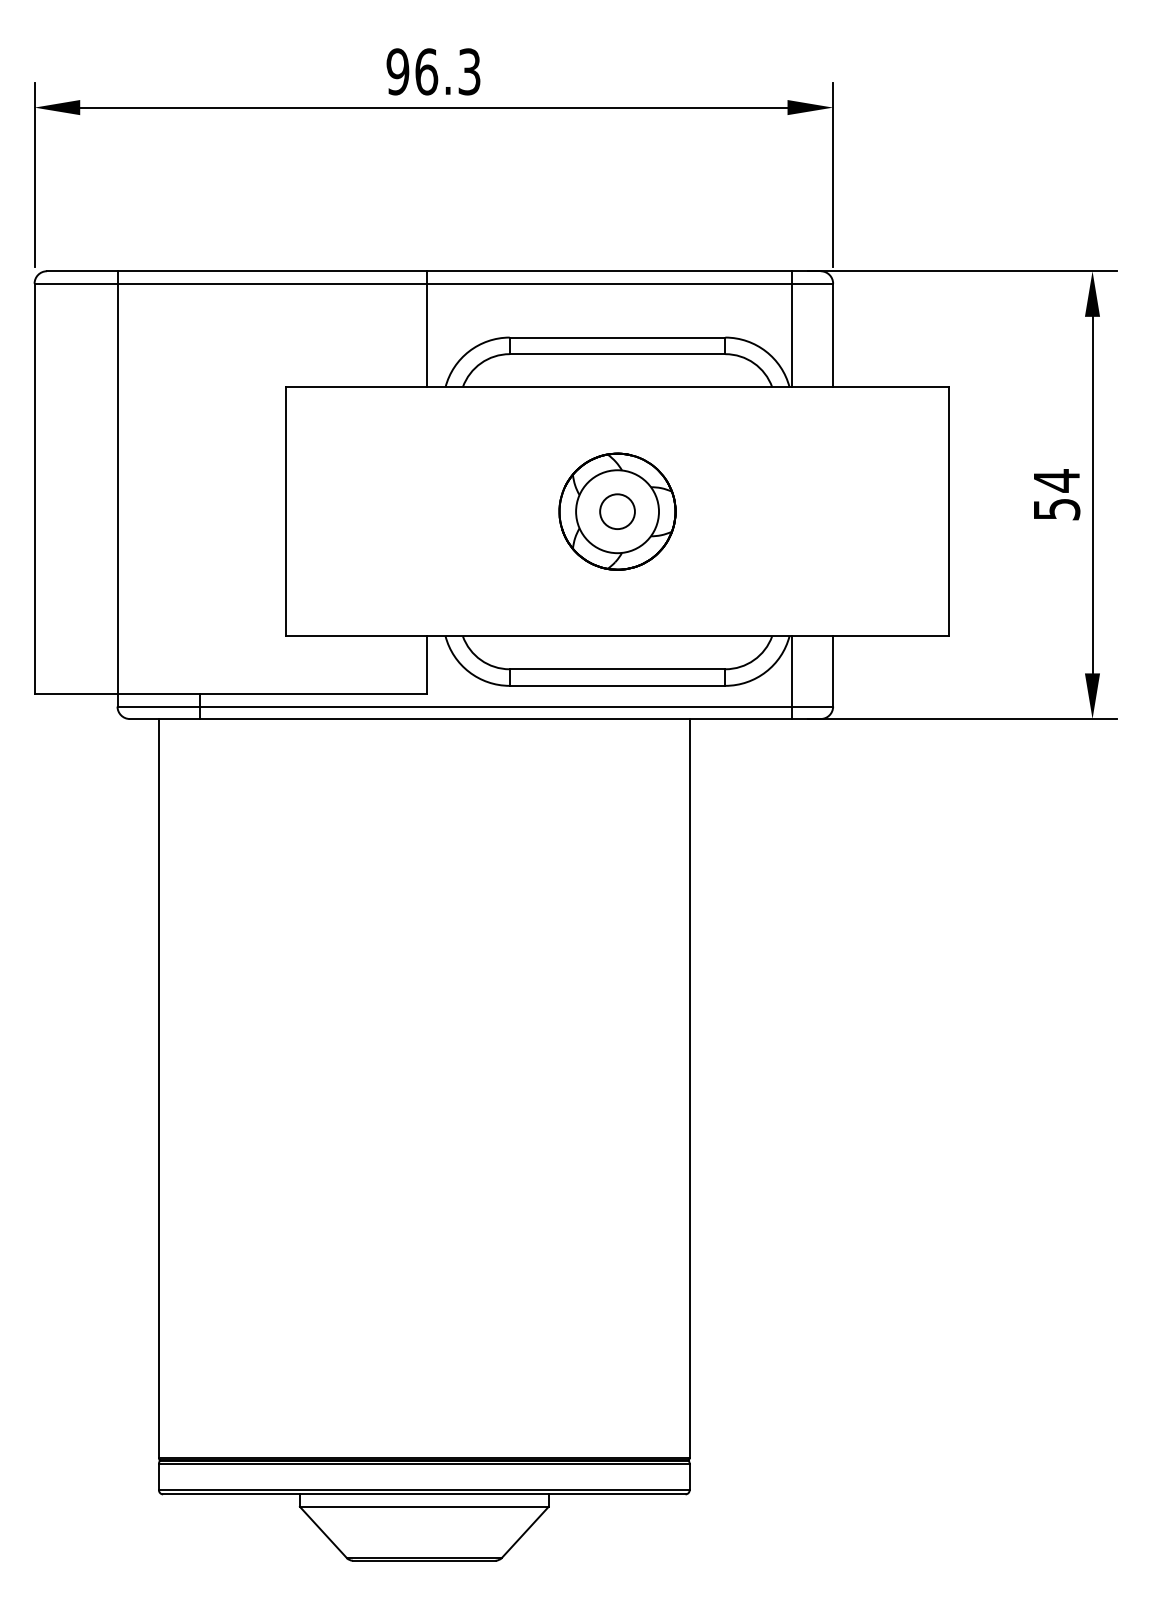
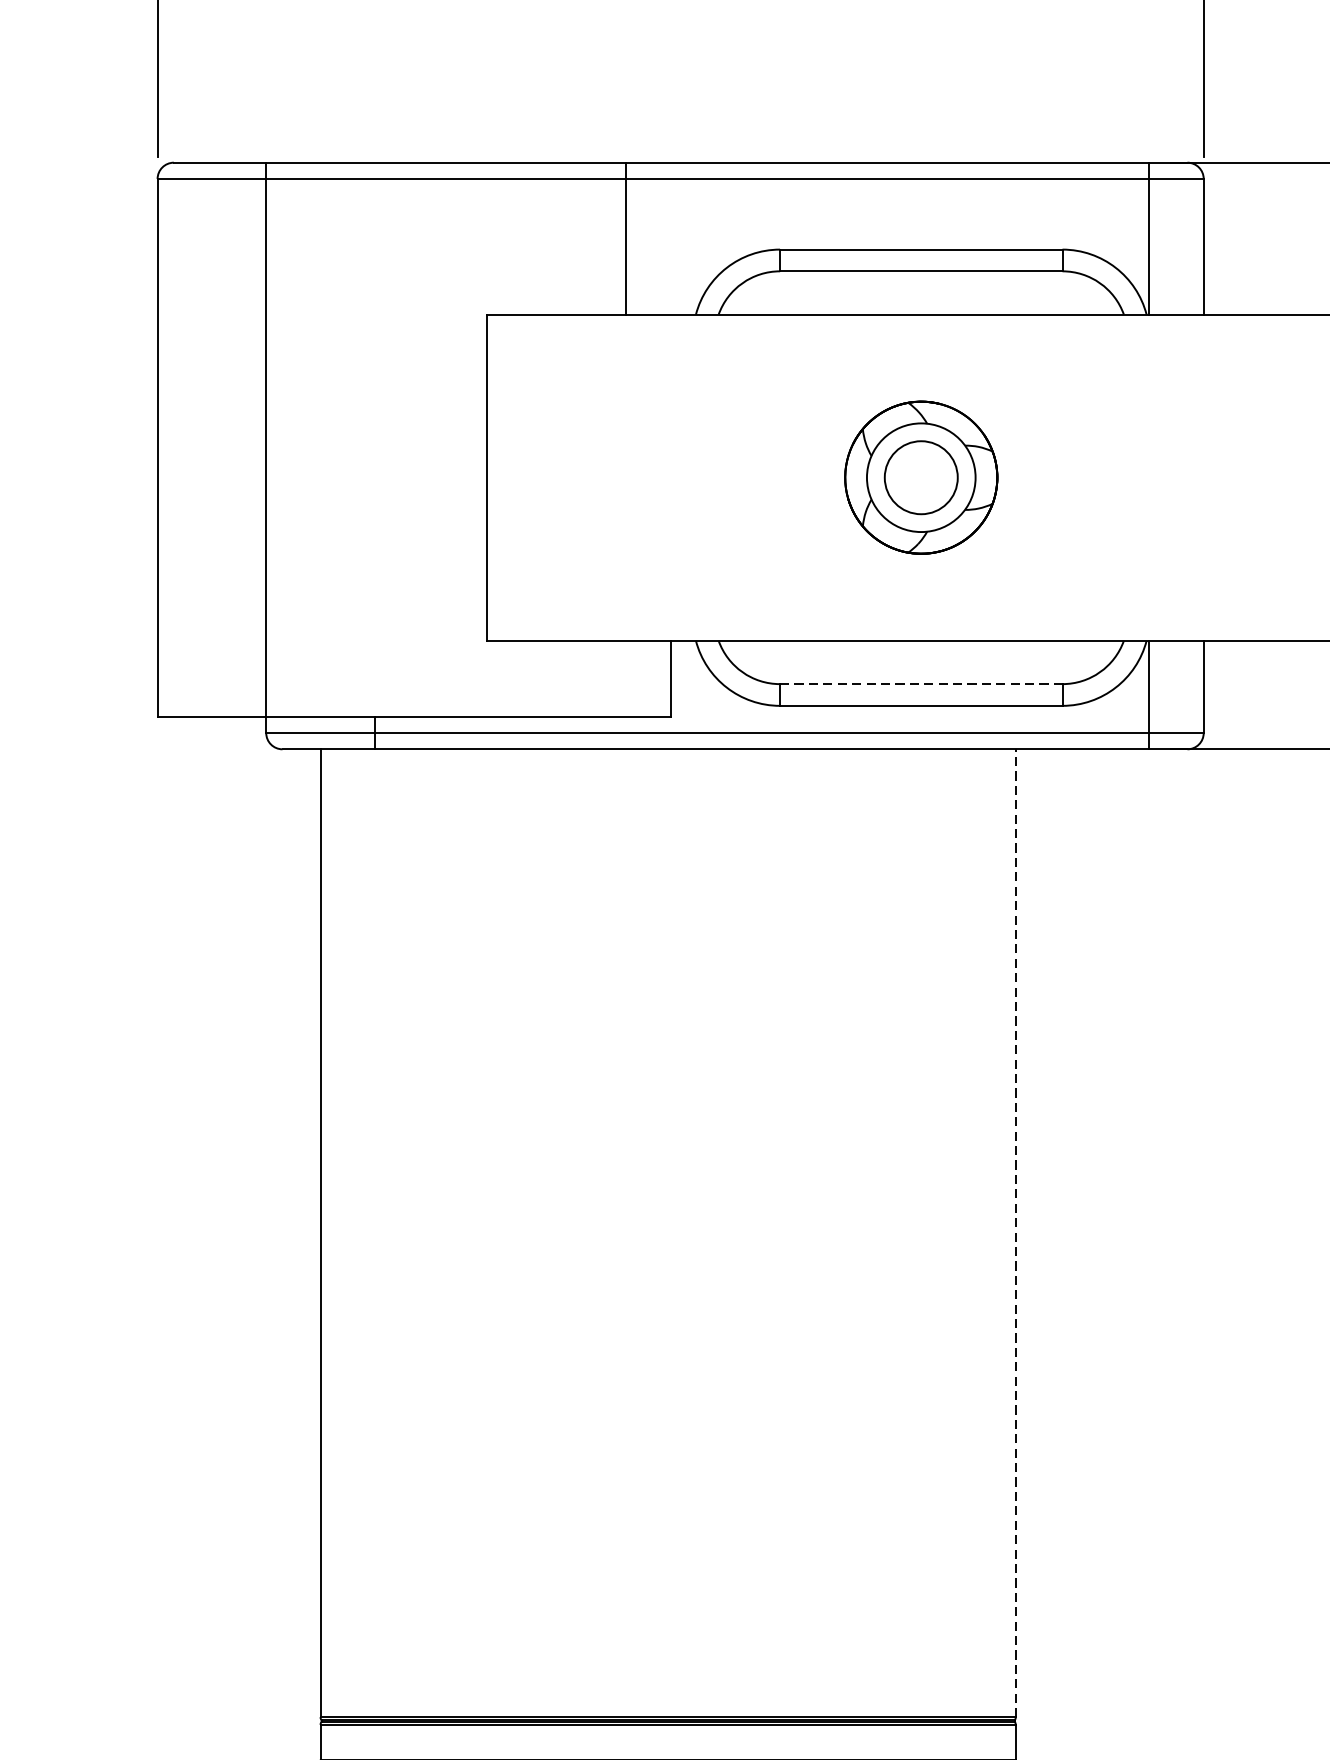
line: (426, 329) -> (625, 239), moved
circle: (617, 511) -> (921, 477), size x1.6
line: (617, 669) -> (921, 684), solid -> dashed
line: (689, 1087) -> (1015, 1231), solid -> dashed

